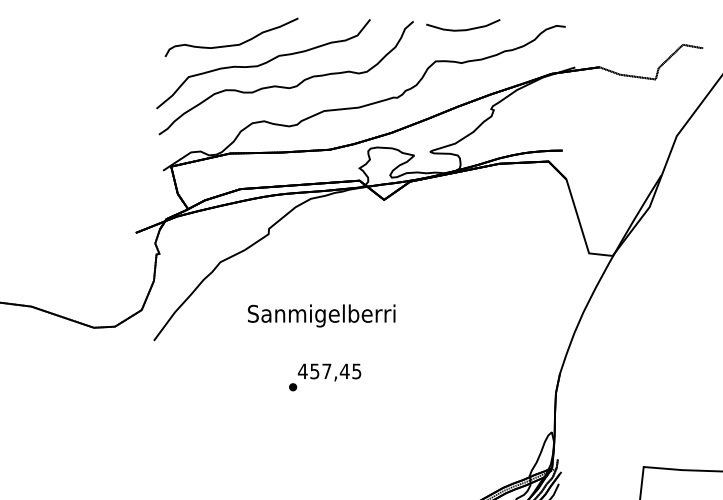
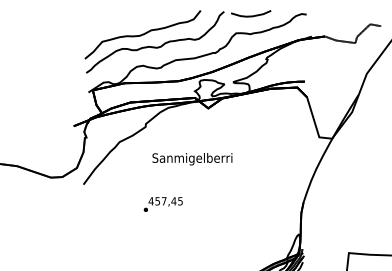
part: (231, 37) -> (125, 20), removed
text: (321, 316) -> (192, 159), moved
text: (323, 377) -> (162, 204), moved

